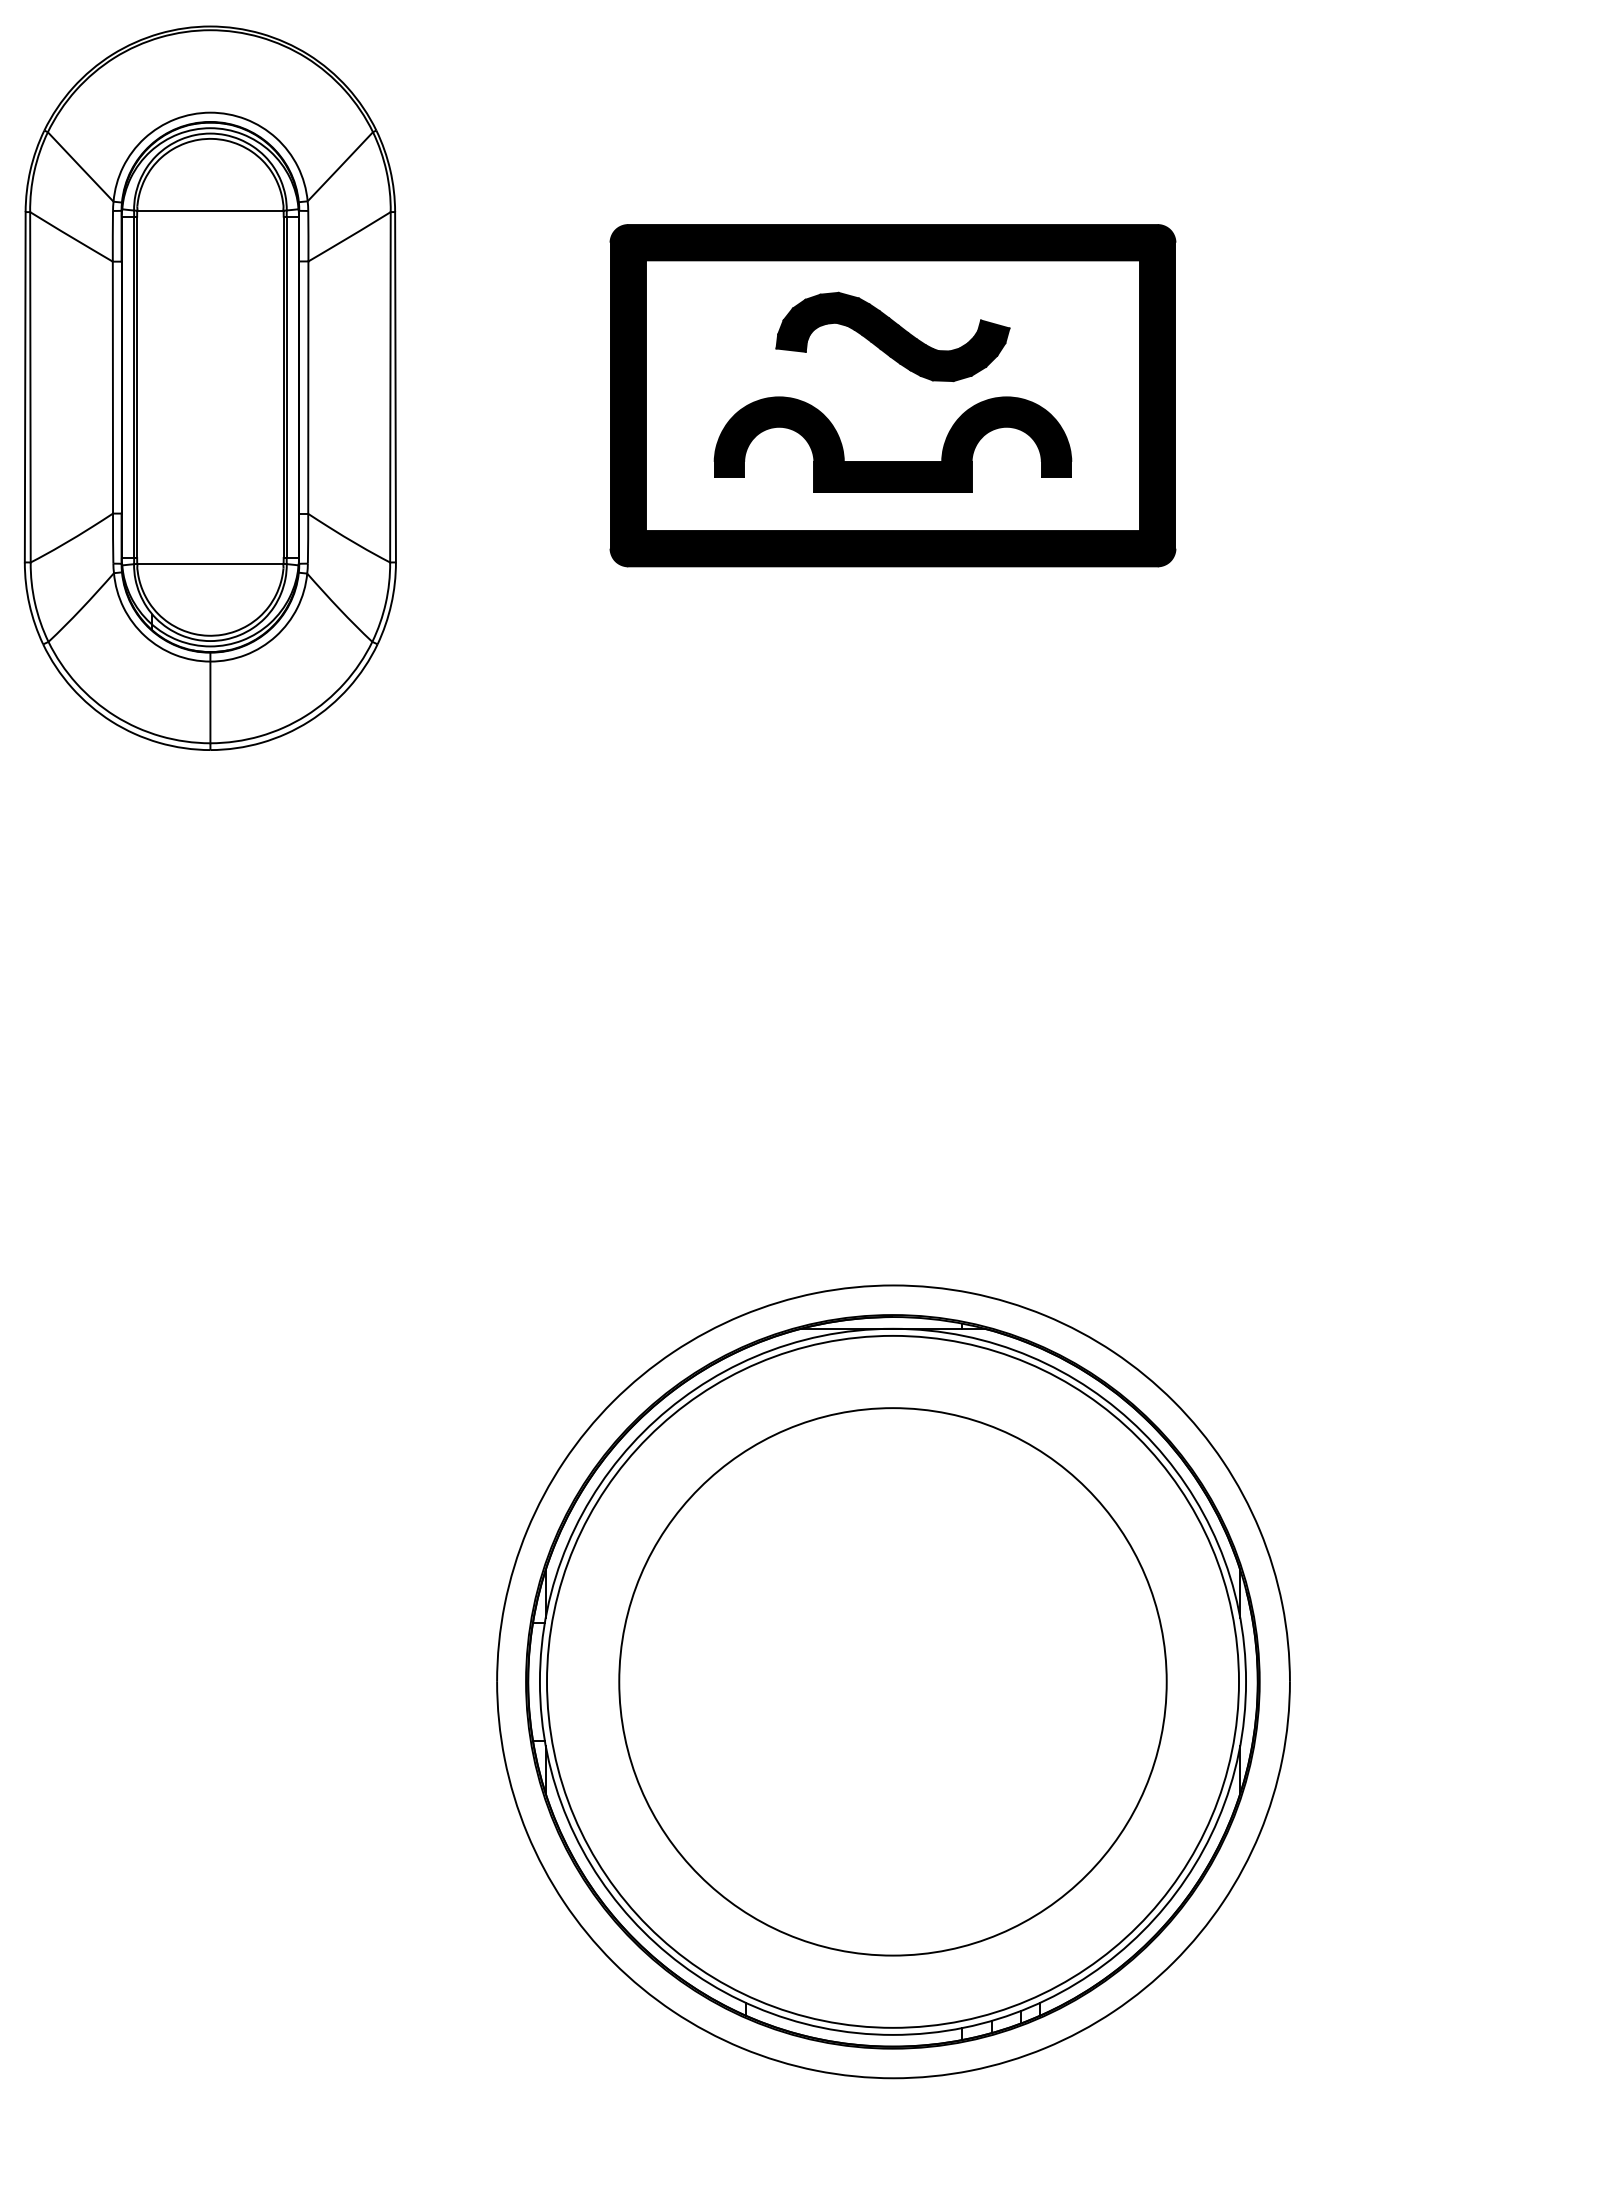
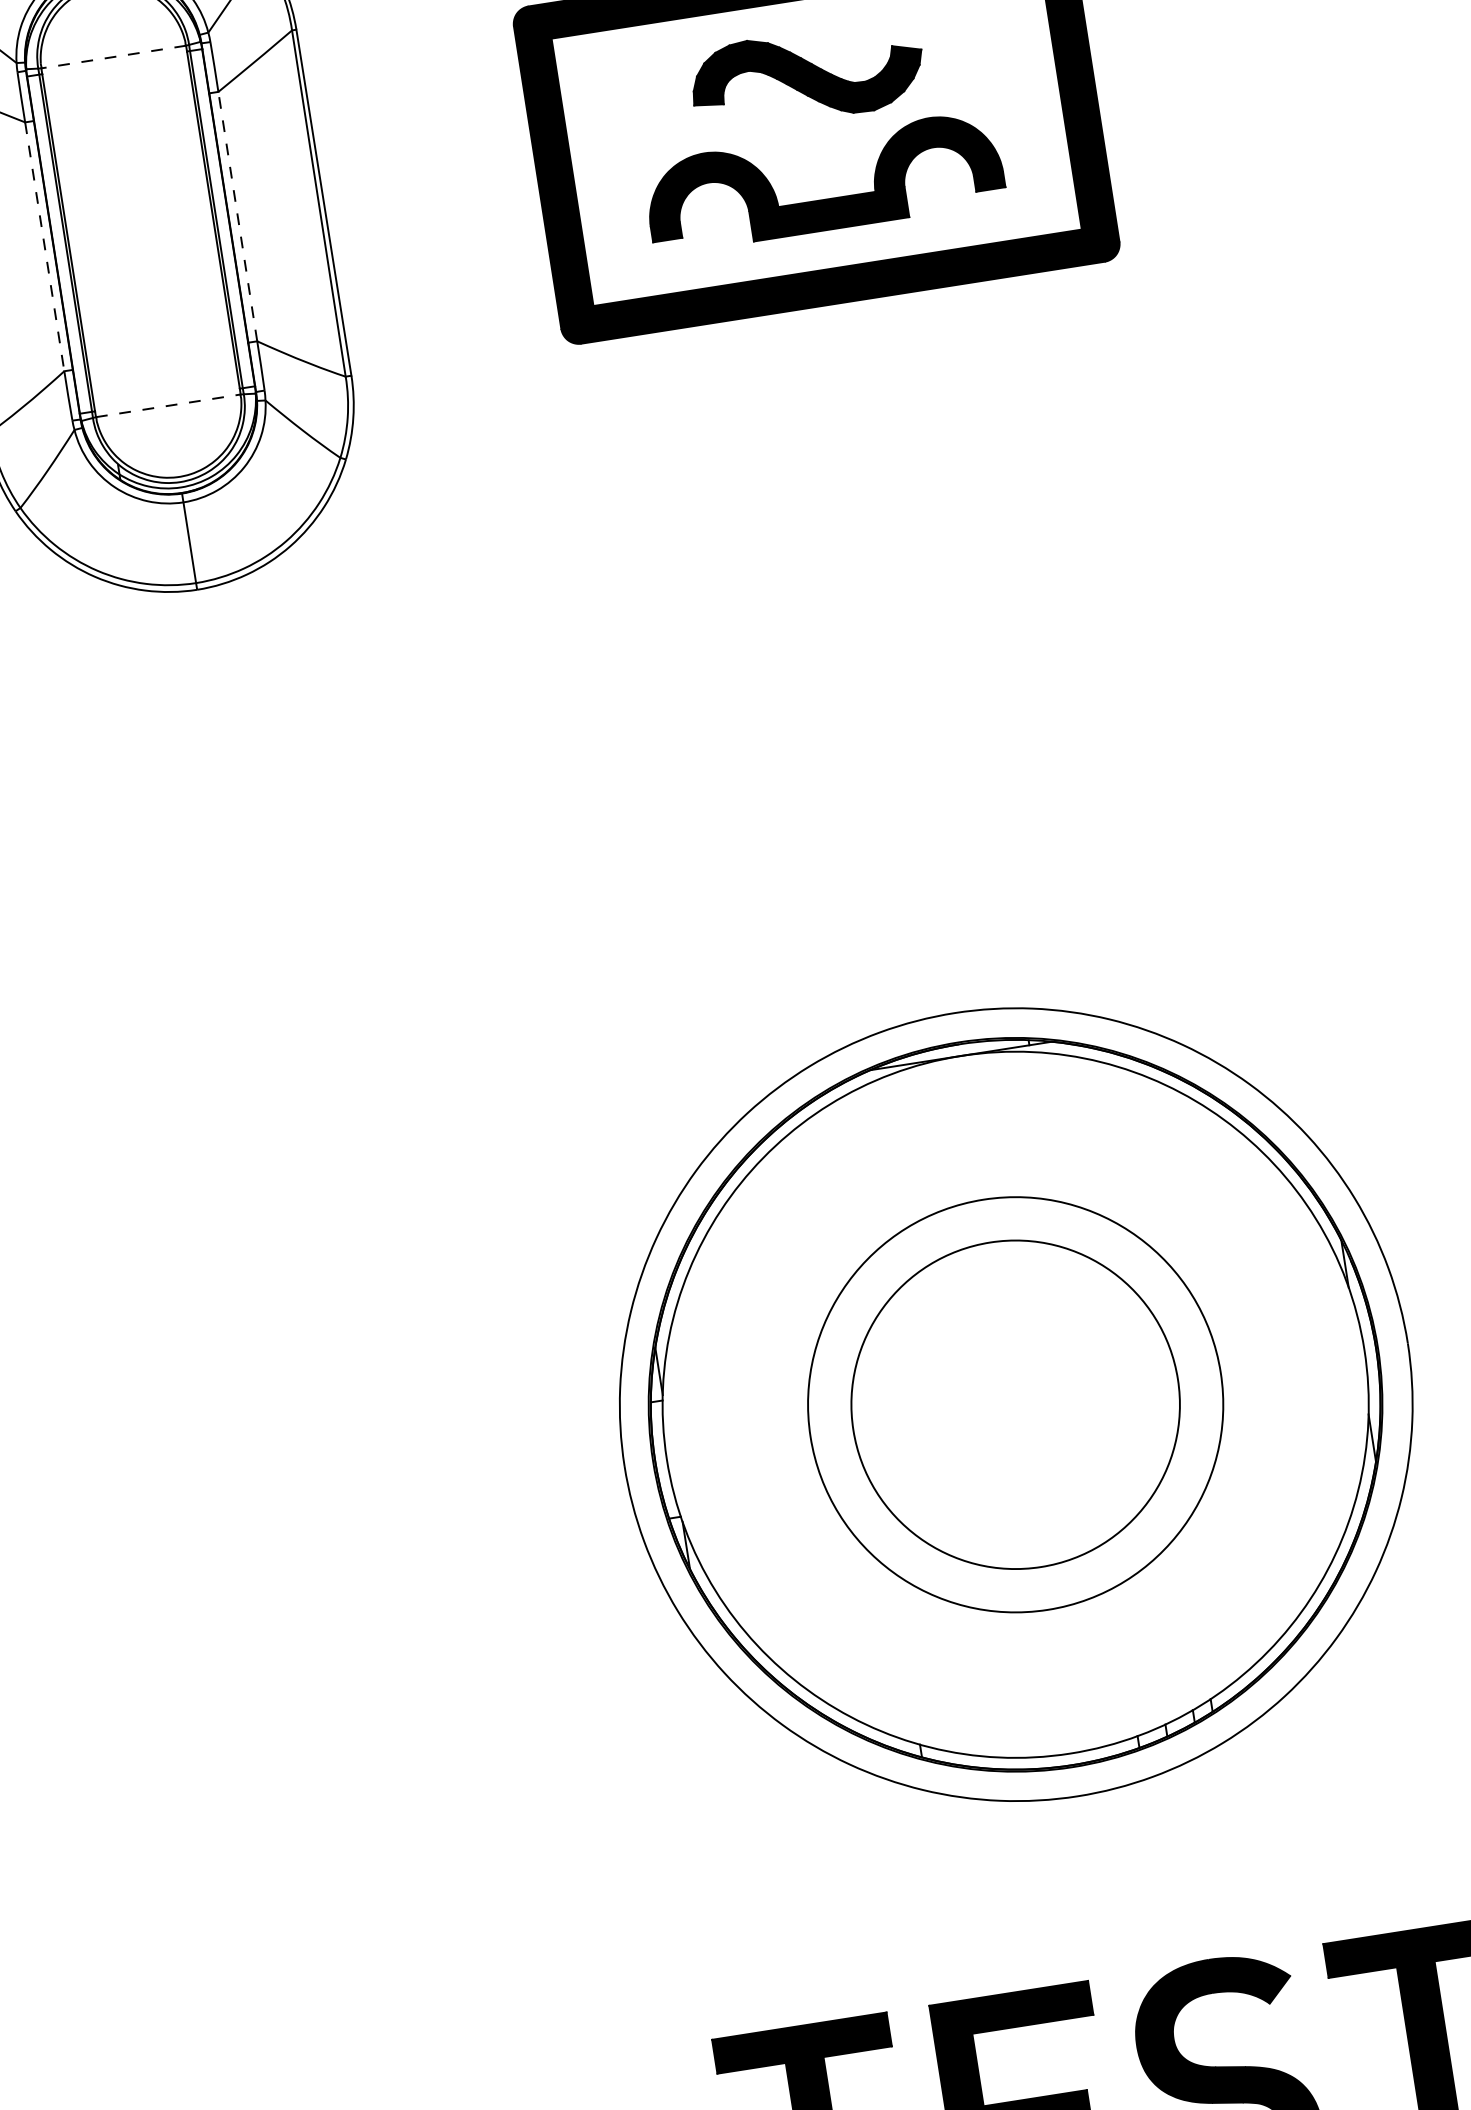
line: (209, 210) -> (112, 56), solid -> dashed
line: (112, 387) -> (44, 246), solid -> dashed
line: (308, 387) -> (237, 216), solid -> dashed
line: (210, 563) -> (168, 405), solid -> dashed
circle: (892, 1681) -> (1015, 1404), size x0.6
circle: (892, 1681) -> (1015, 1404), size x0.6

